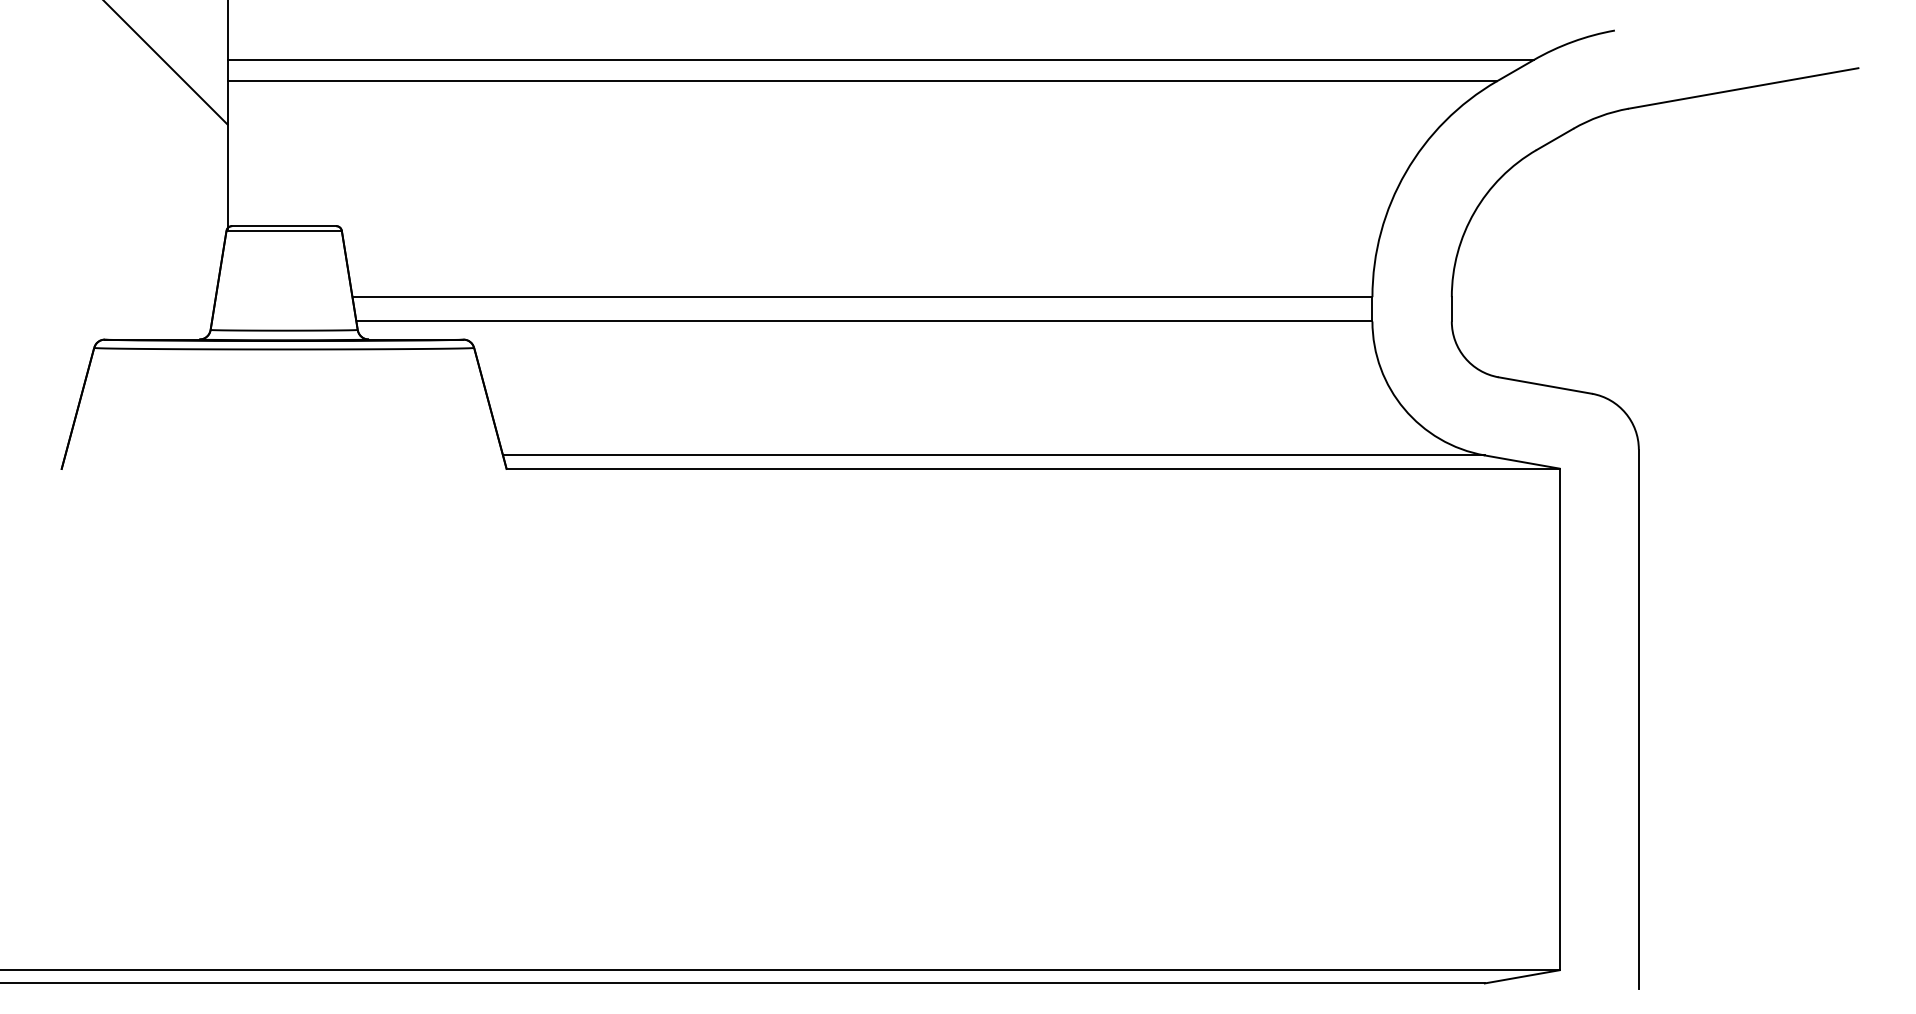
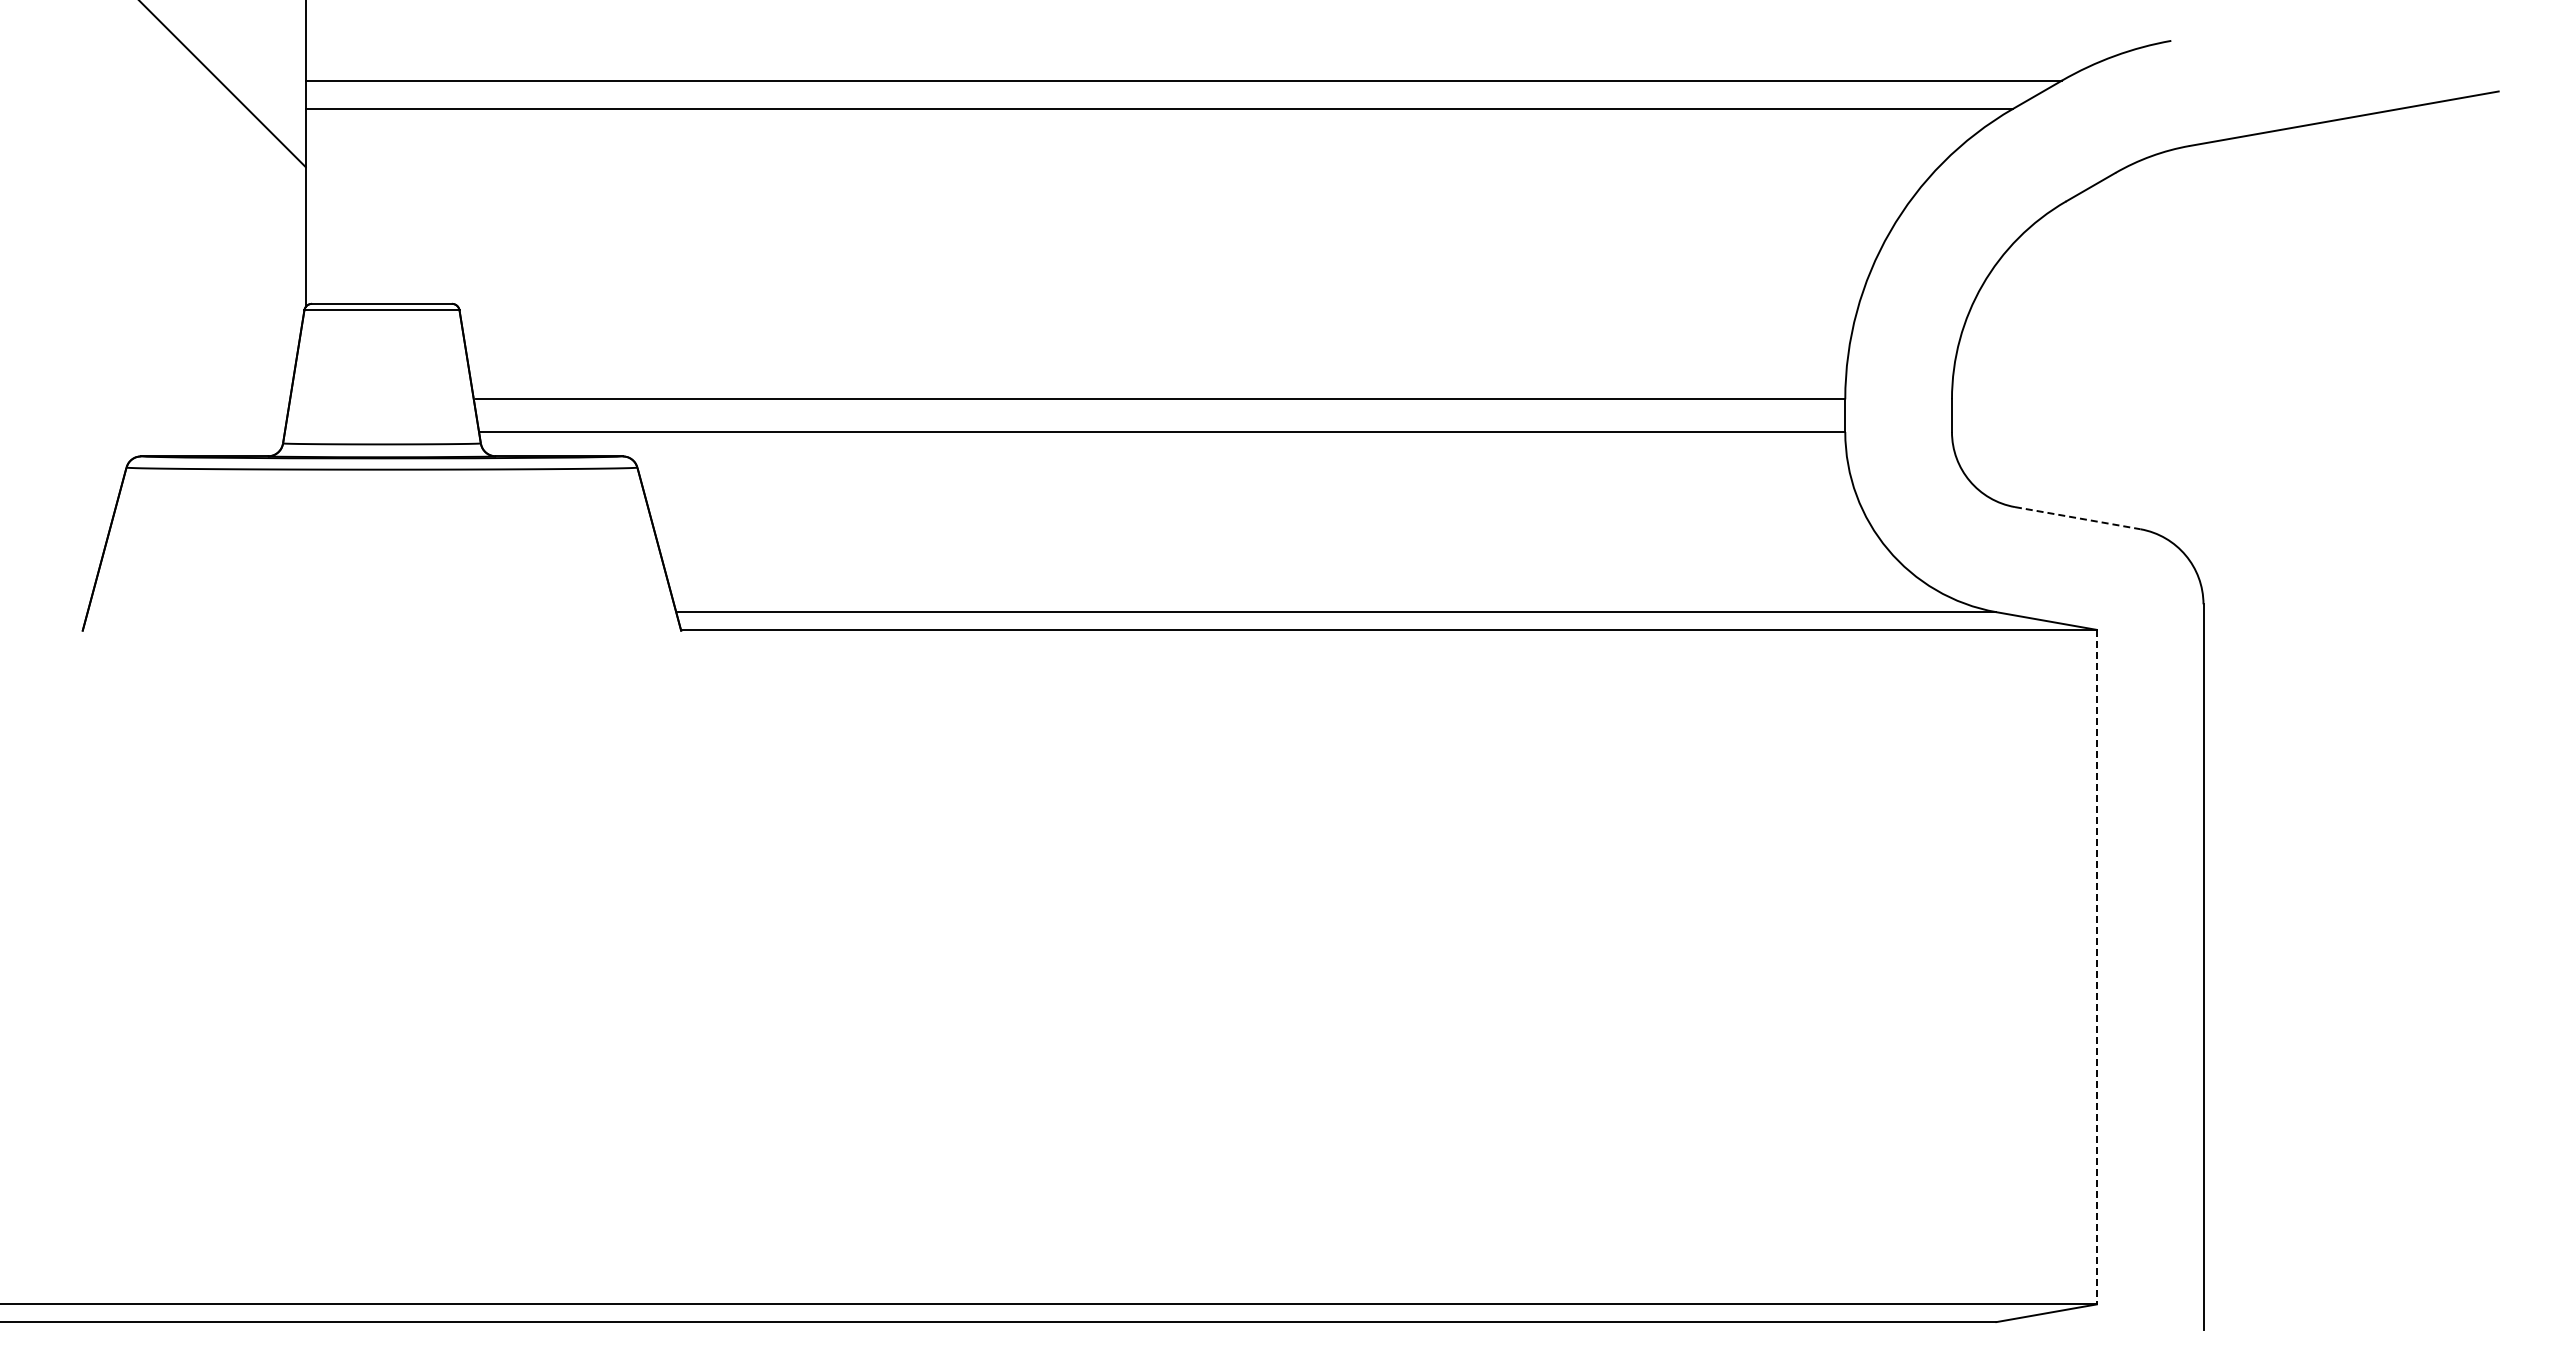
line: (1545, 385) -> (2077, 518), solid -> dashed
line: (1559, 719) -> (2096, 967), solid -> dashed

